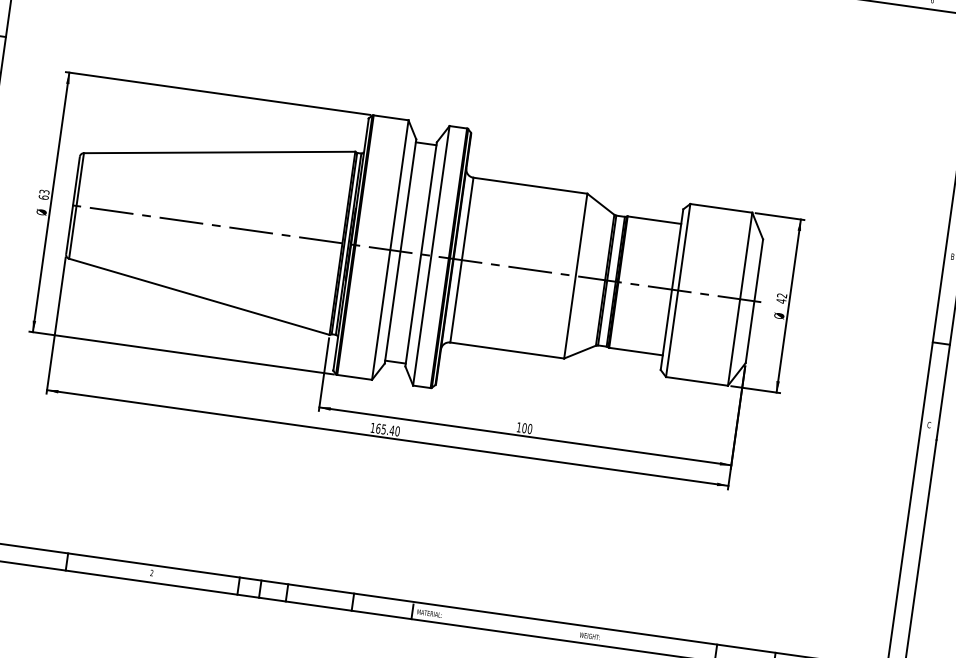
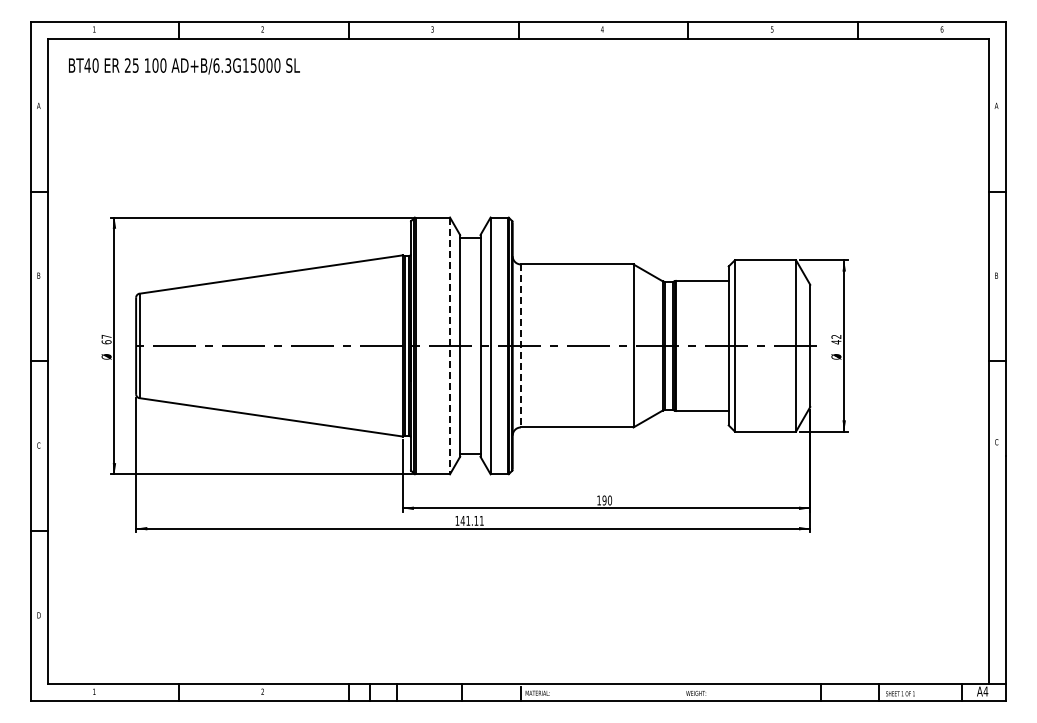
text: (44, 191) -> (106, 336), 63 -> 67
line: (390, 250) -> (450, 346), solid -> dashed
line: (461, 259) -> (520, 345), solid -> dashed
text: (524, 428) -> (604, 500), 100 -> 190
text: (387, 429) -> (471, 520), 165.40 -> 141.11

